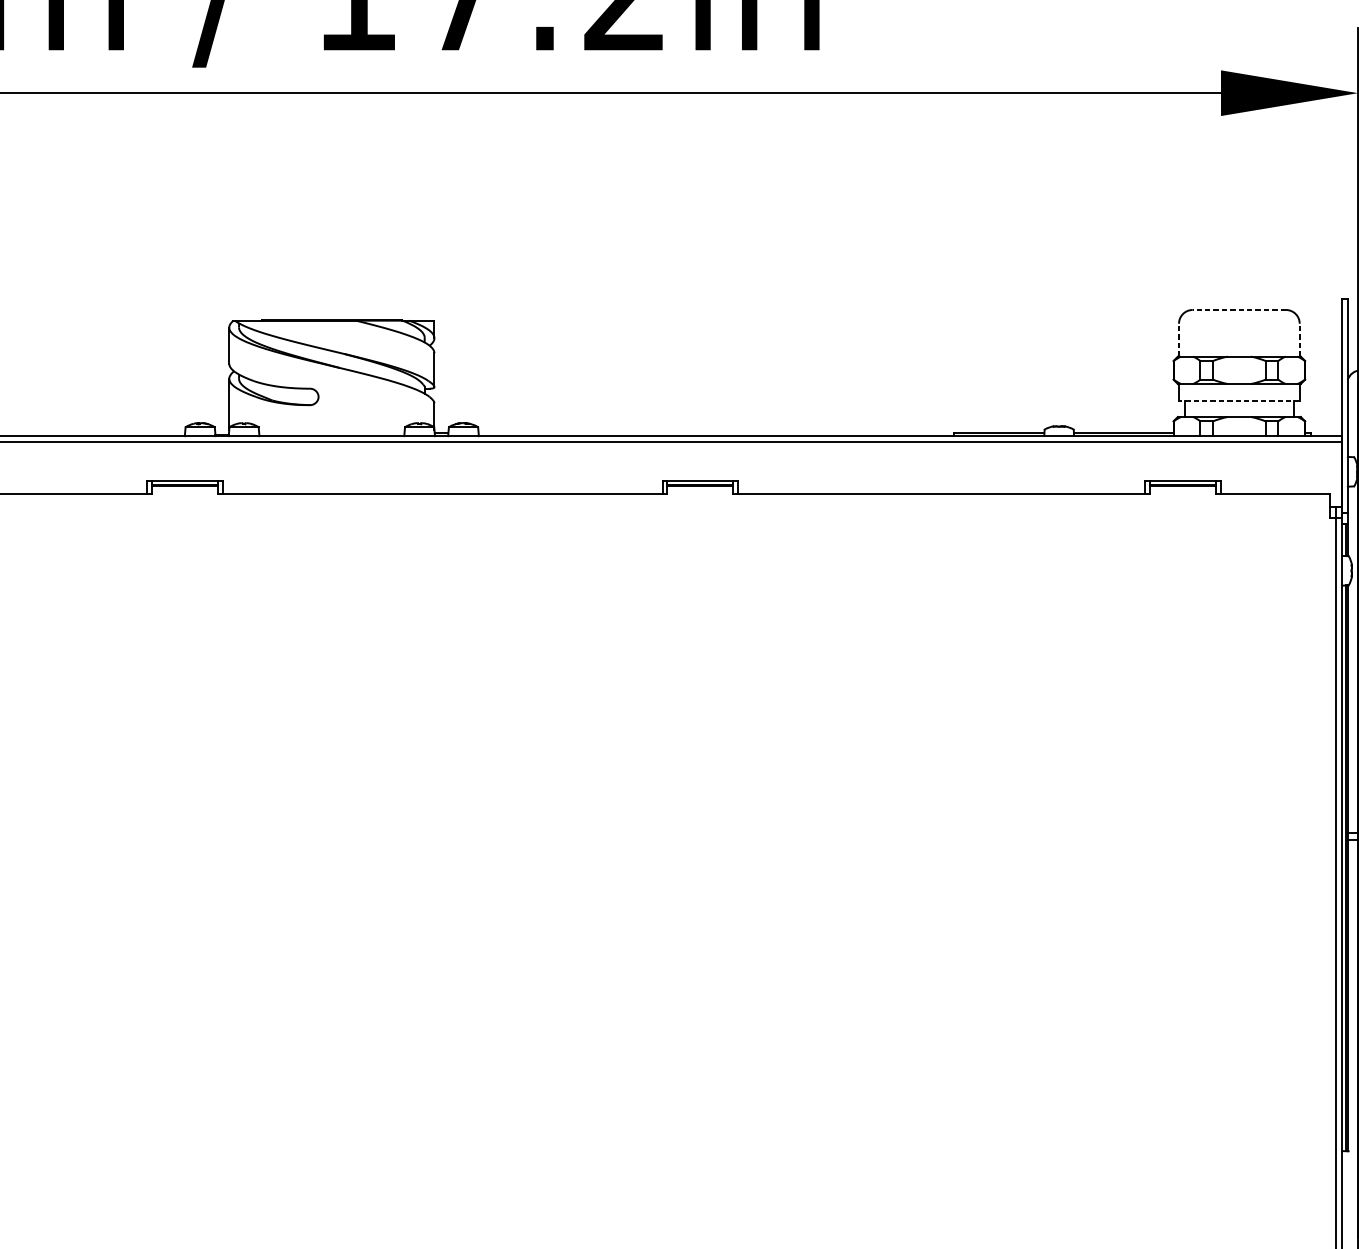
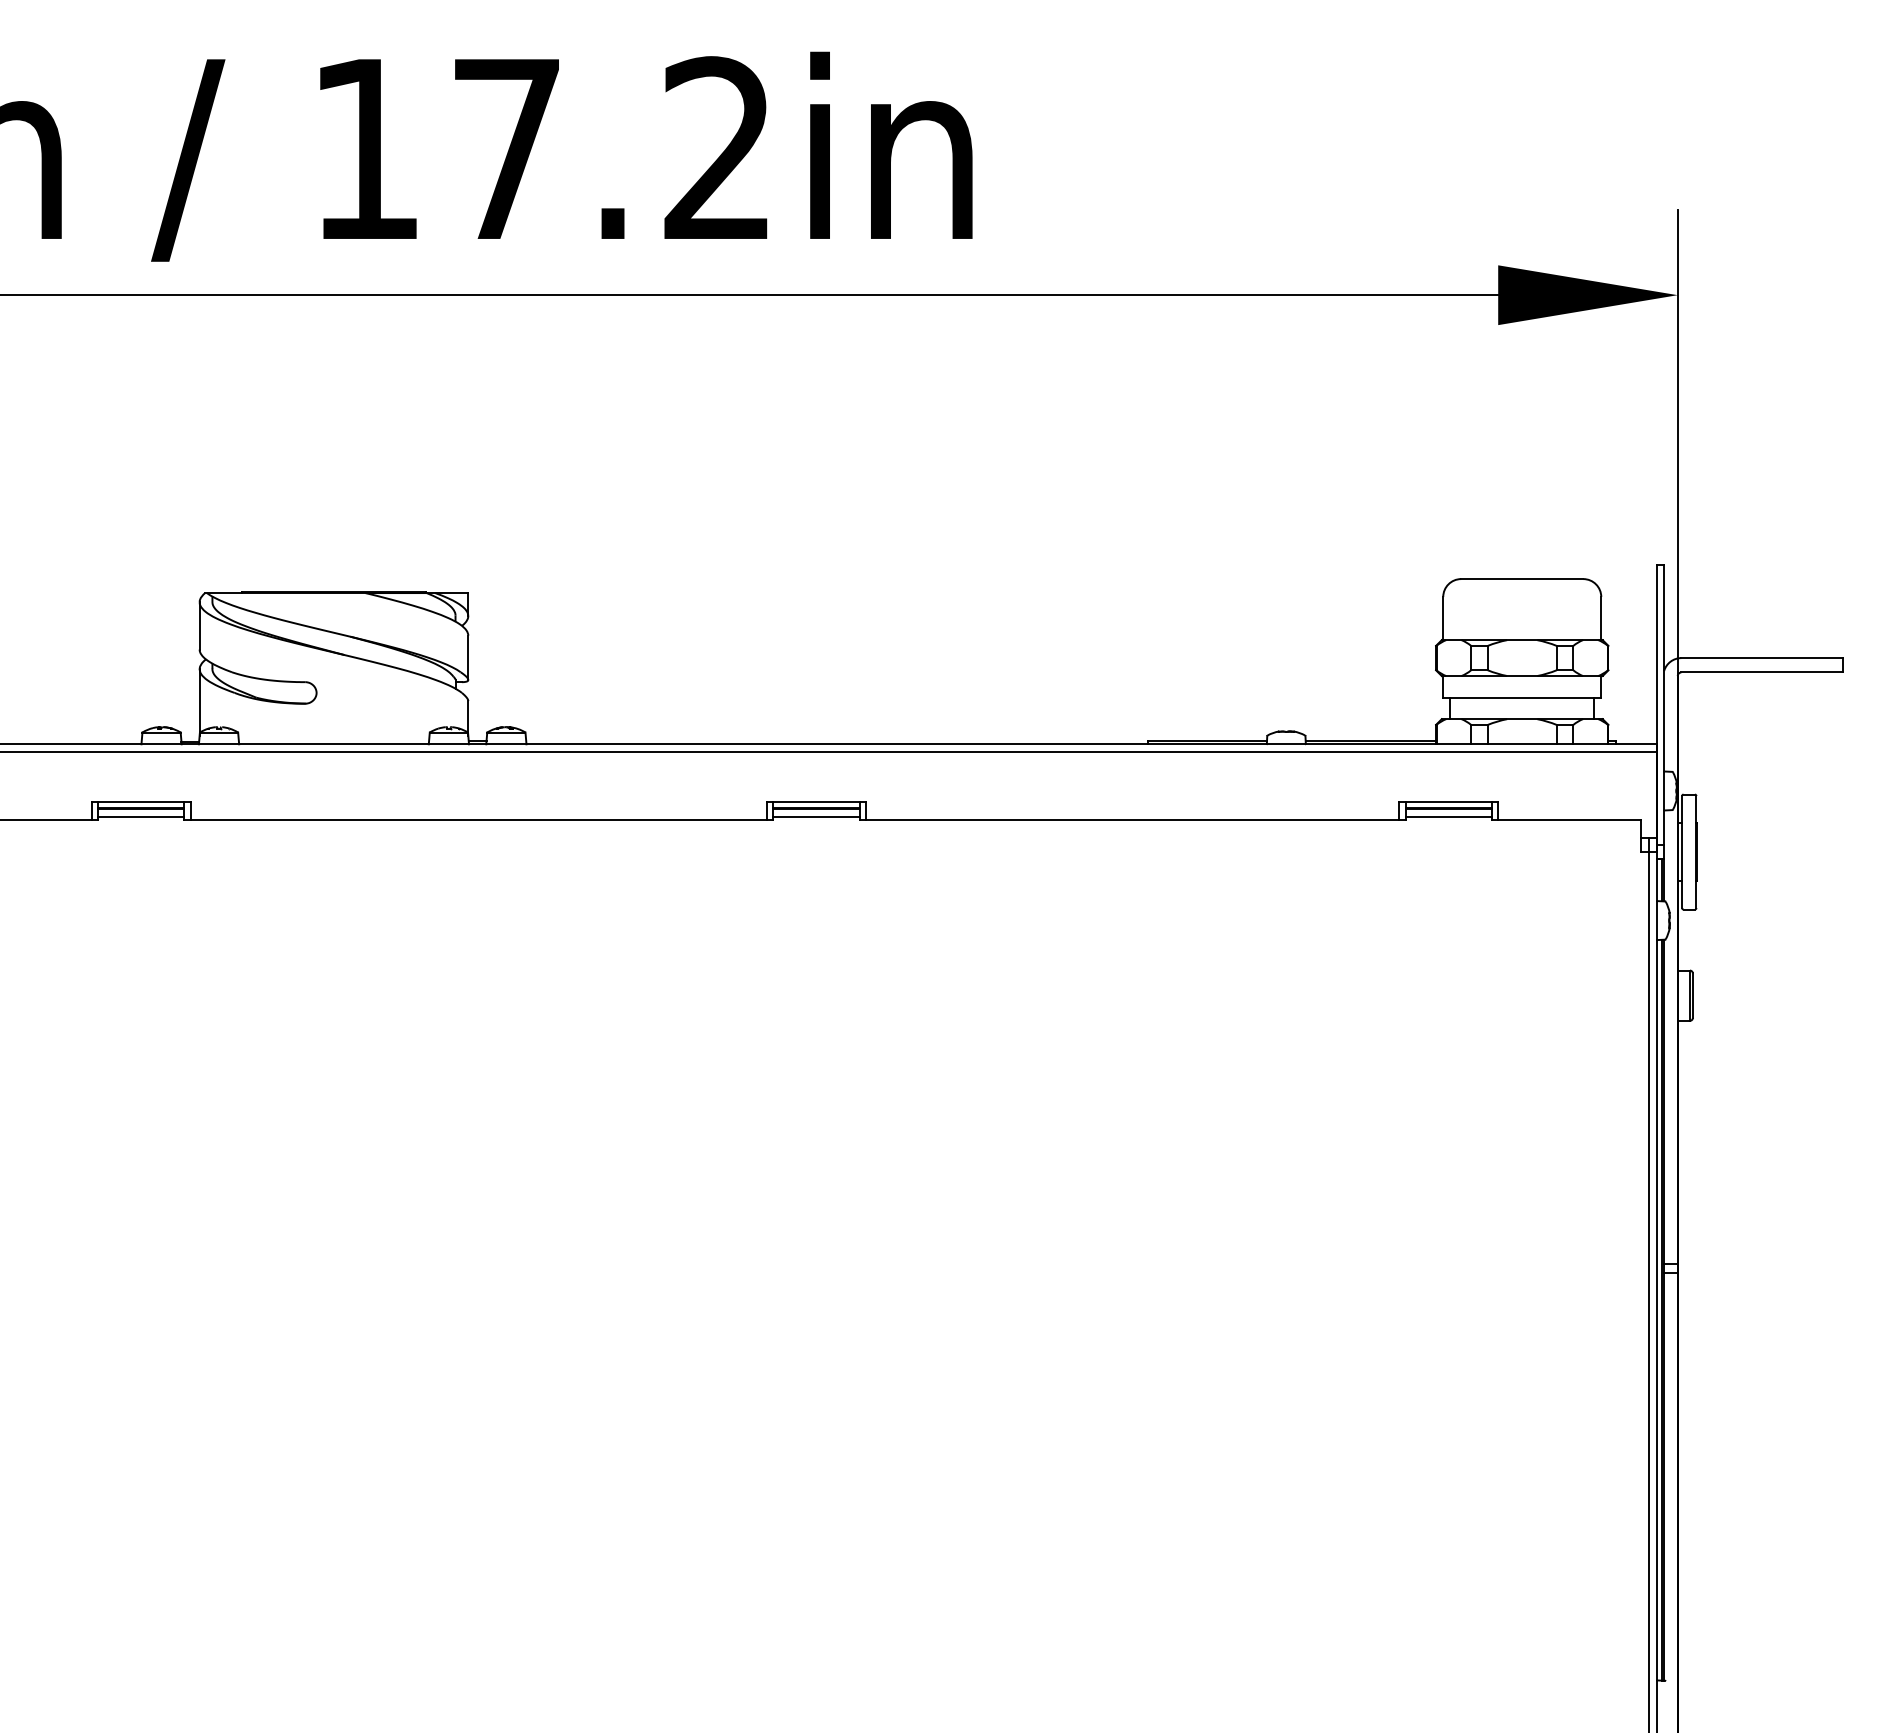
line: (1238, 310) -> (1521, 579), dashed -> solid
line: (1179, 340) -> (1443, 618), dashed -> solid
line: (1299, 340) -> (1601, 618), dashed -> solid
line: (1238, 400) -> (1521, 697), dashed -> solid
line: (184, 491) -> (141, 816), added
line: (700, 491) -> (816, 816), added
line: (1183, 491) -> (1448, 816), added

